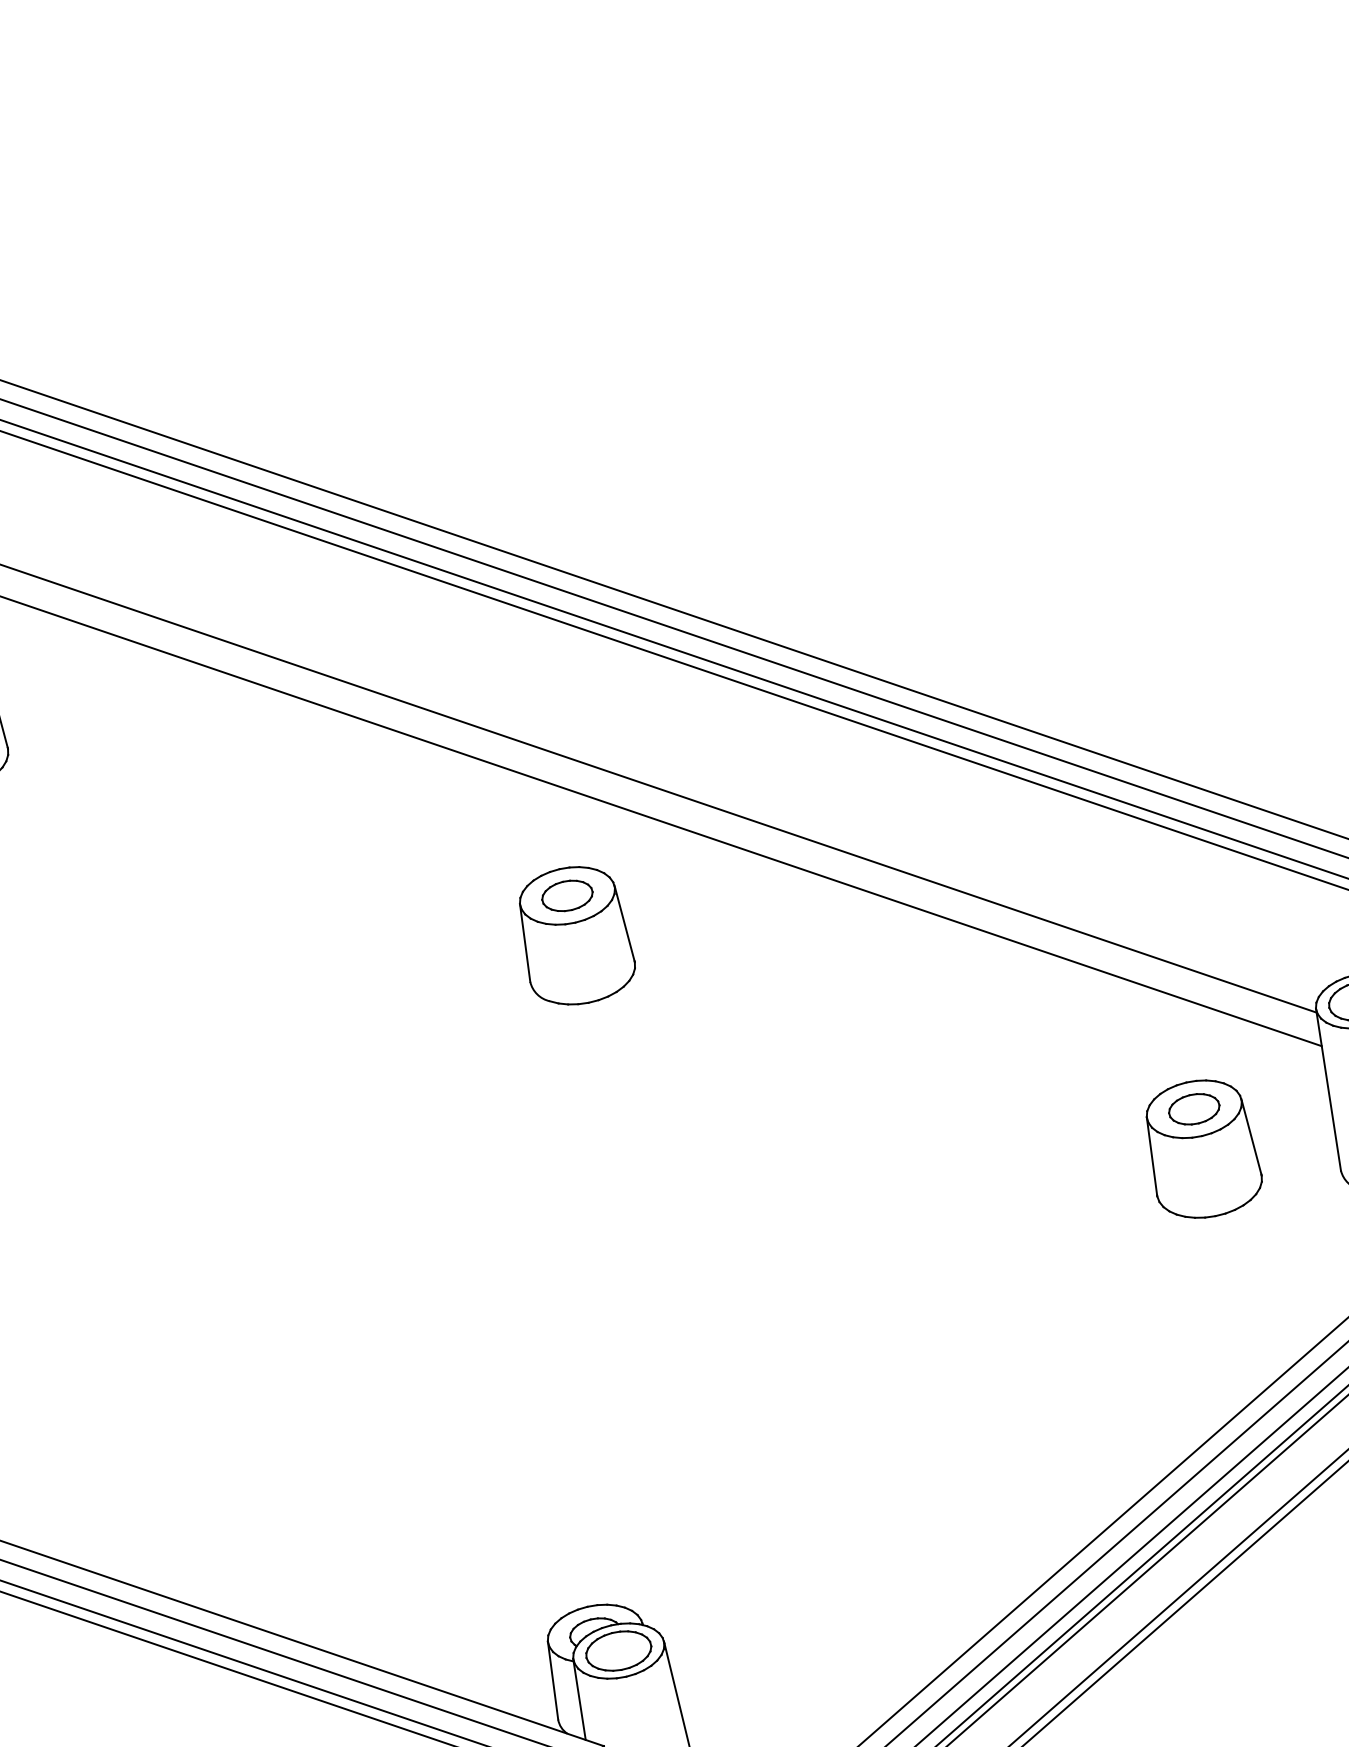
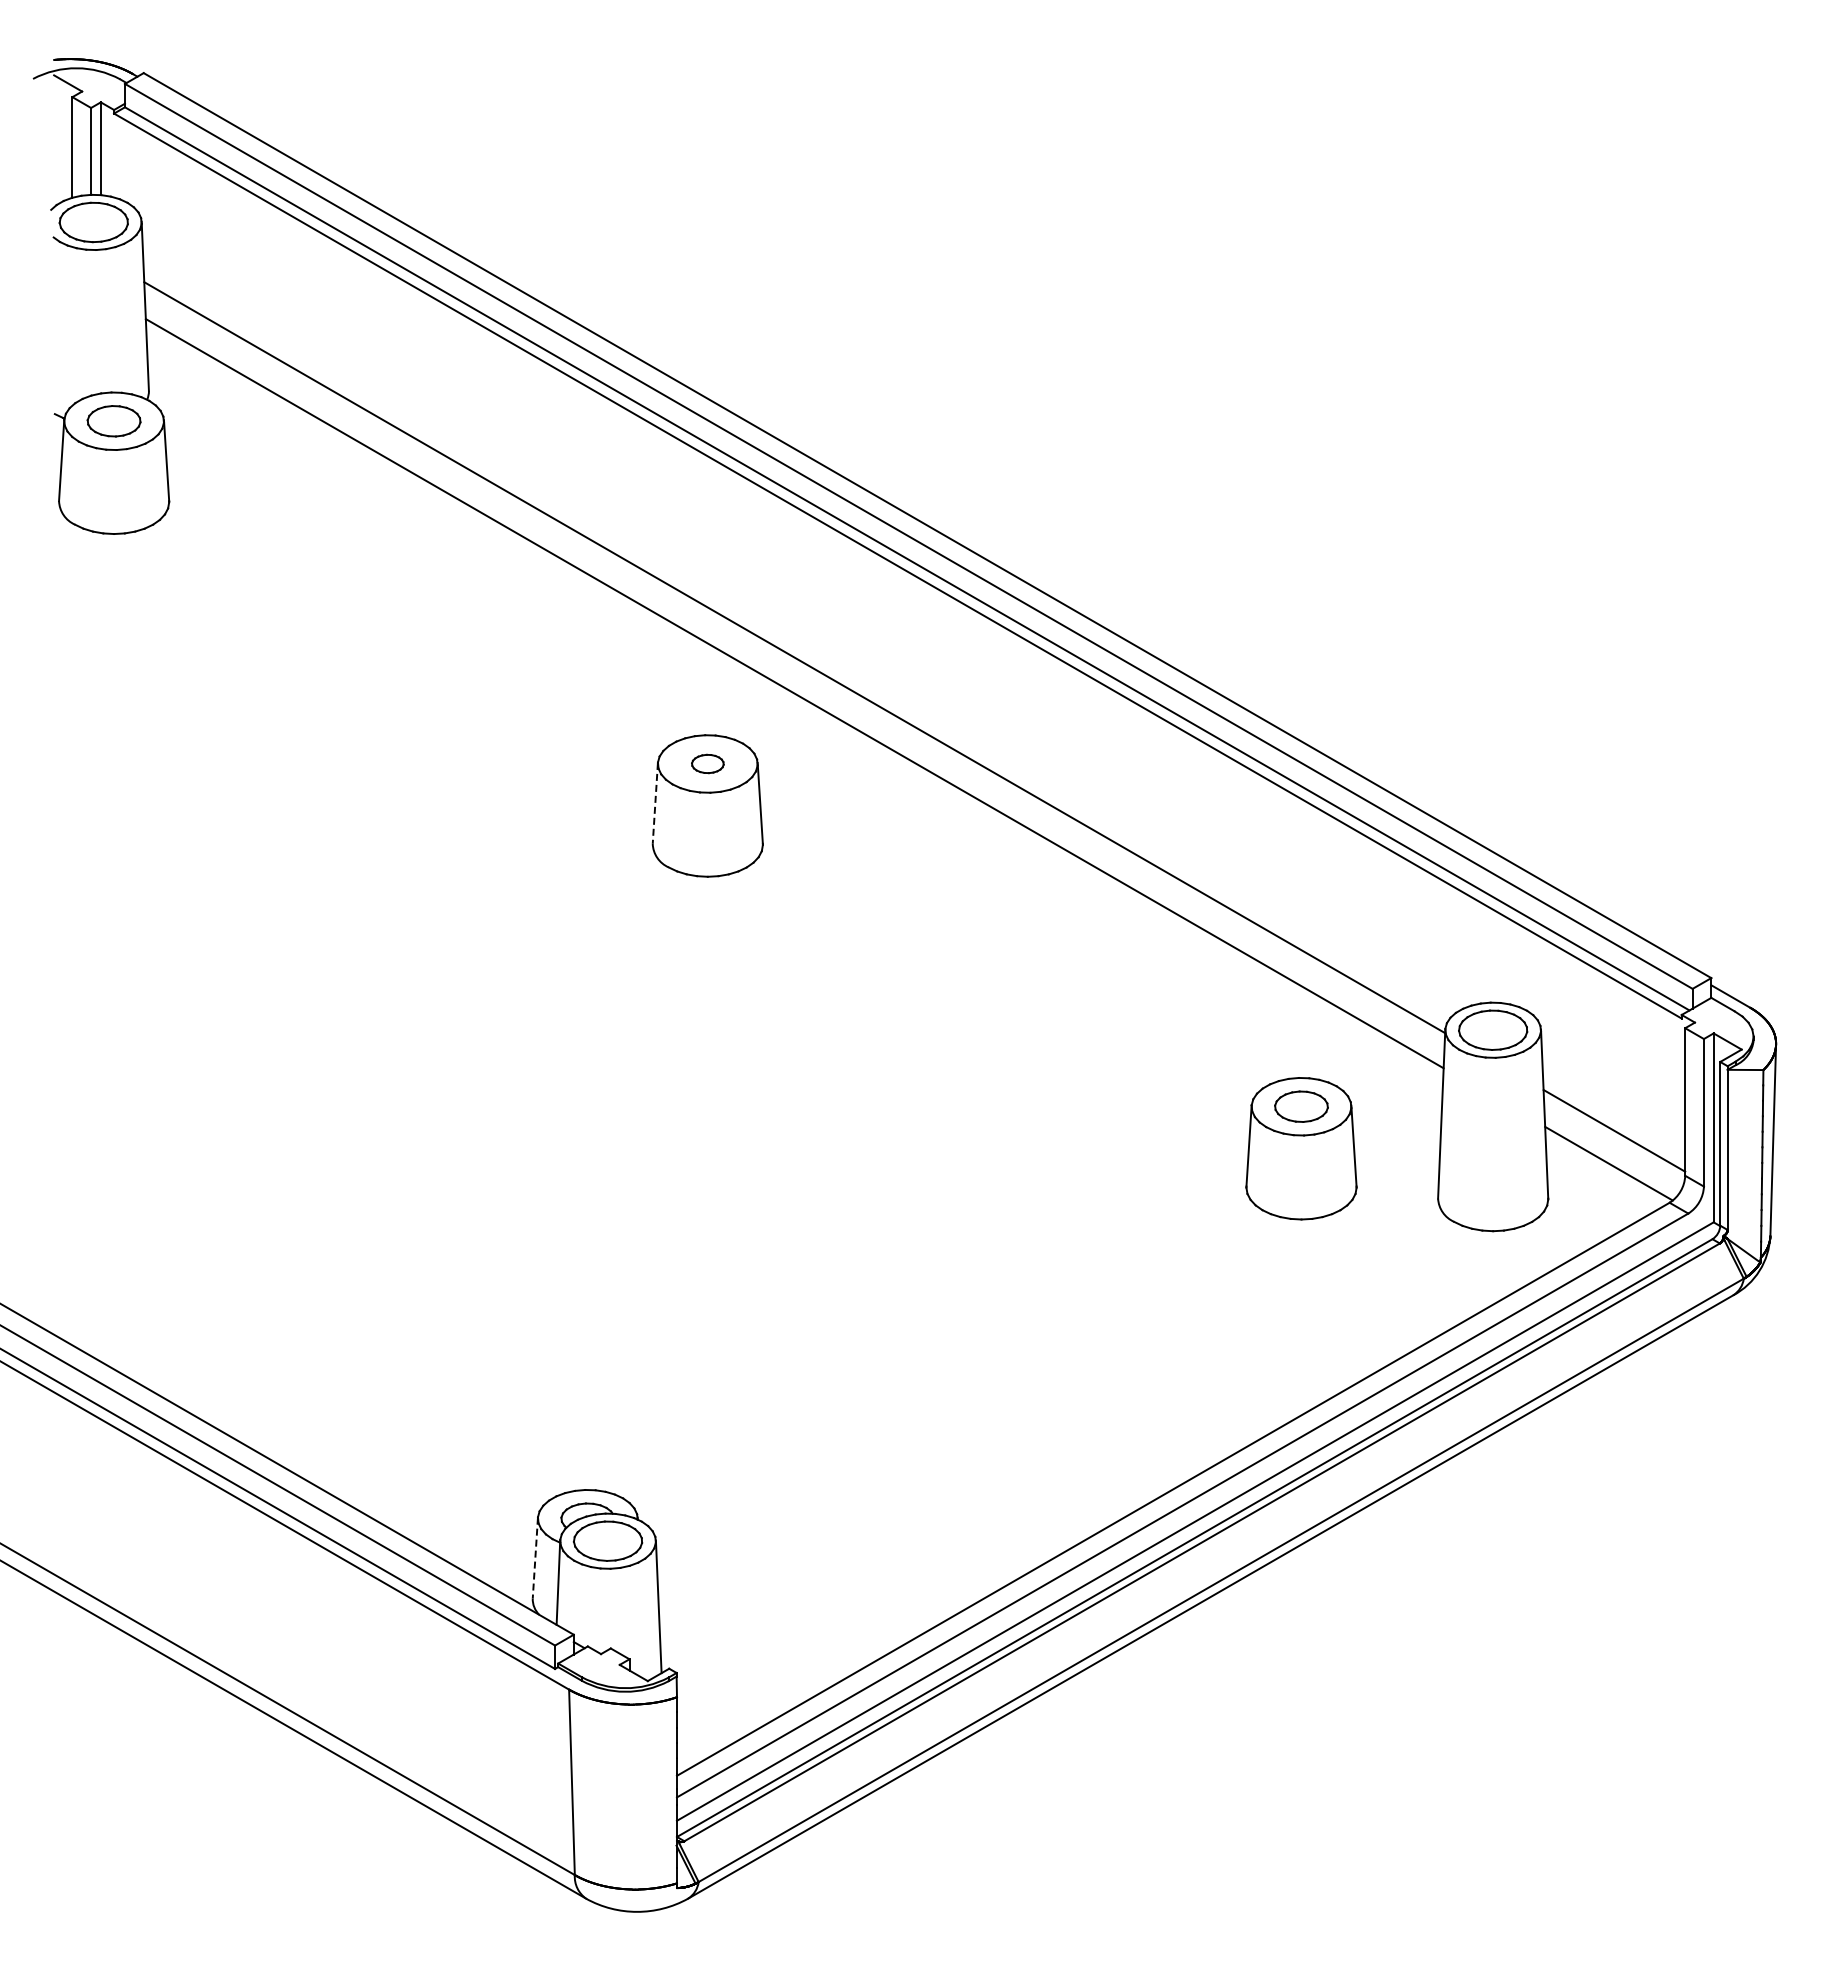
part: (567, 895) -> (707, 763), size x0.6
line: (525, 943) -> (655, 803), solid -> dashed
line: (553, 1681) -> (535, 1558), solid -> dashed

